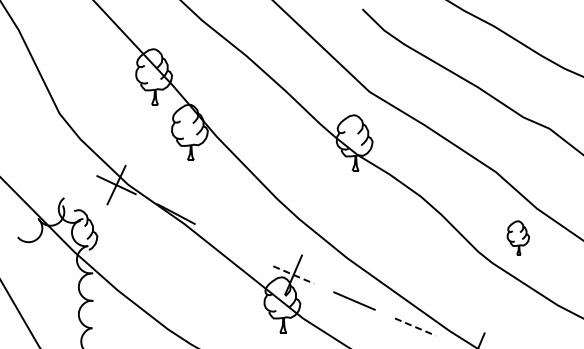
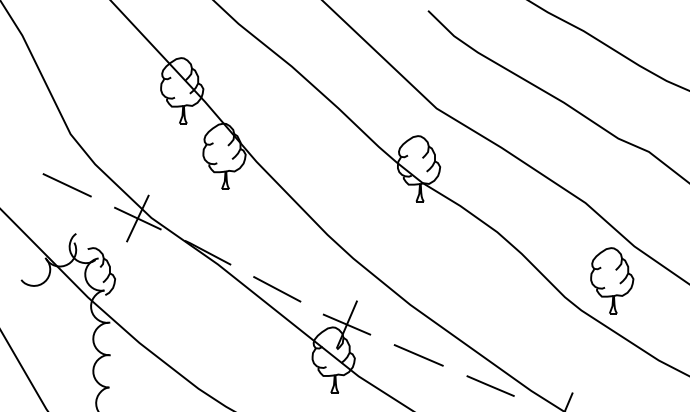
line: (56, 156) -> (66, 184), added
part: (518, 237) -> (612, 280), size x1.67
line: (234, 244) -> (277, 288), added
line: (293, 274) -> (346, 324), dashed -> solid
line: (414, 326) -> (489, 385), dashed -> solid

